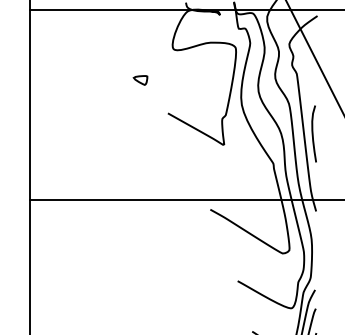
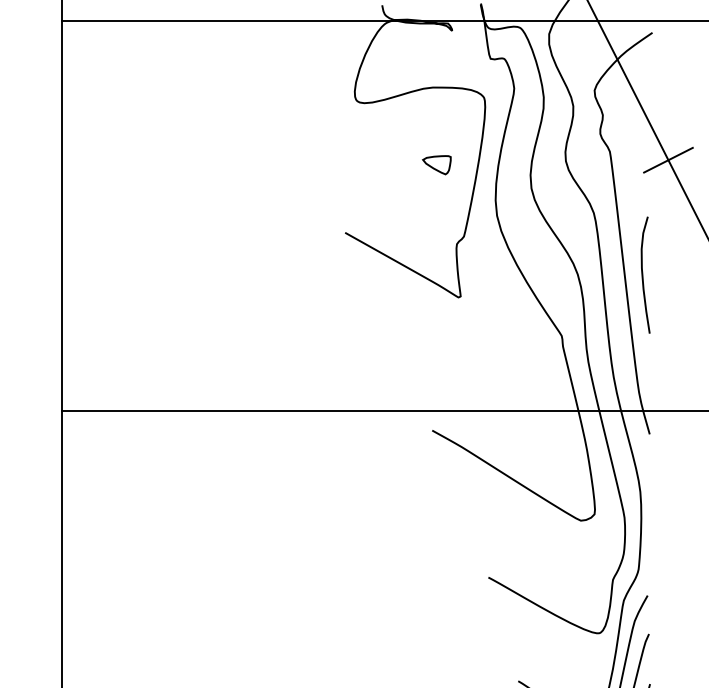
line: (325, 78) -> (668, 161), added
part: (140, 80) -> (436, 165), moved

